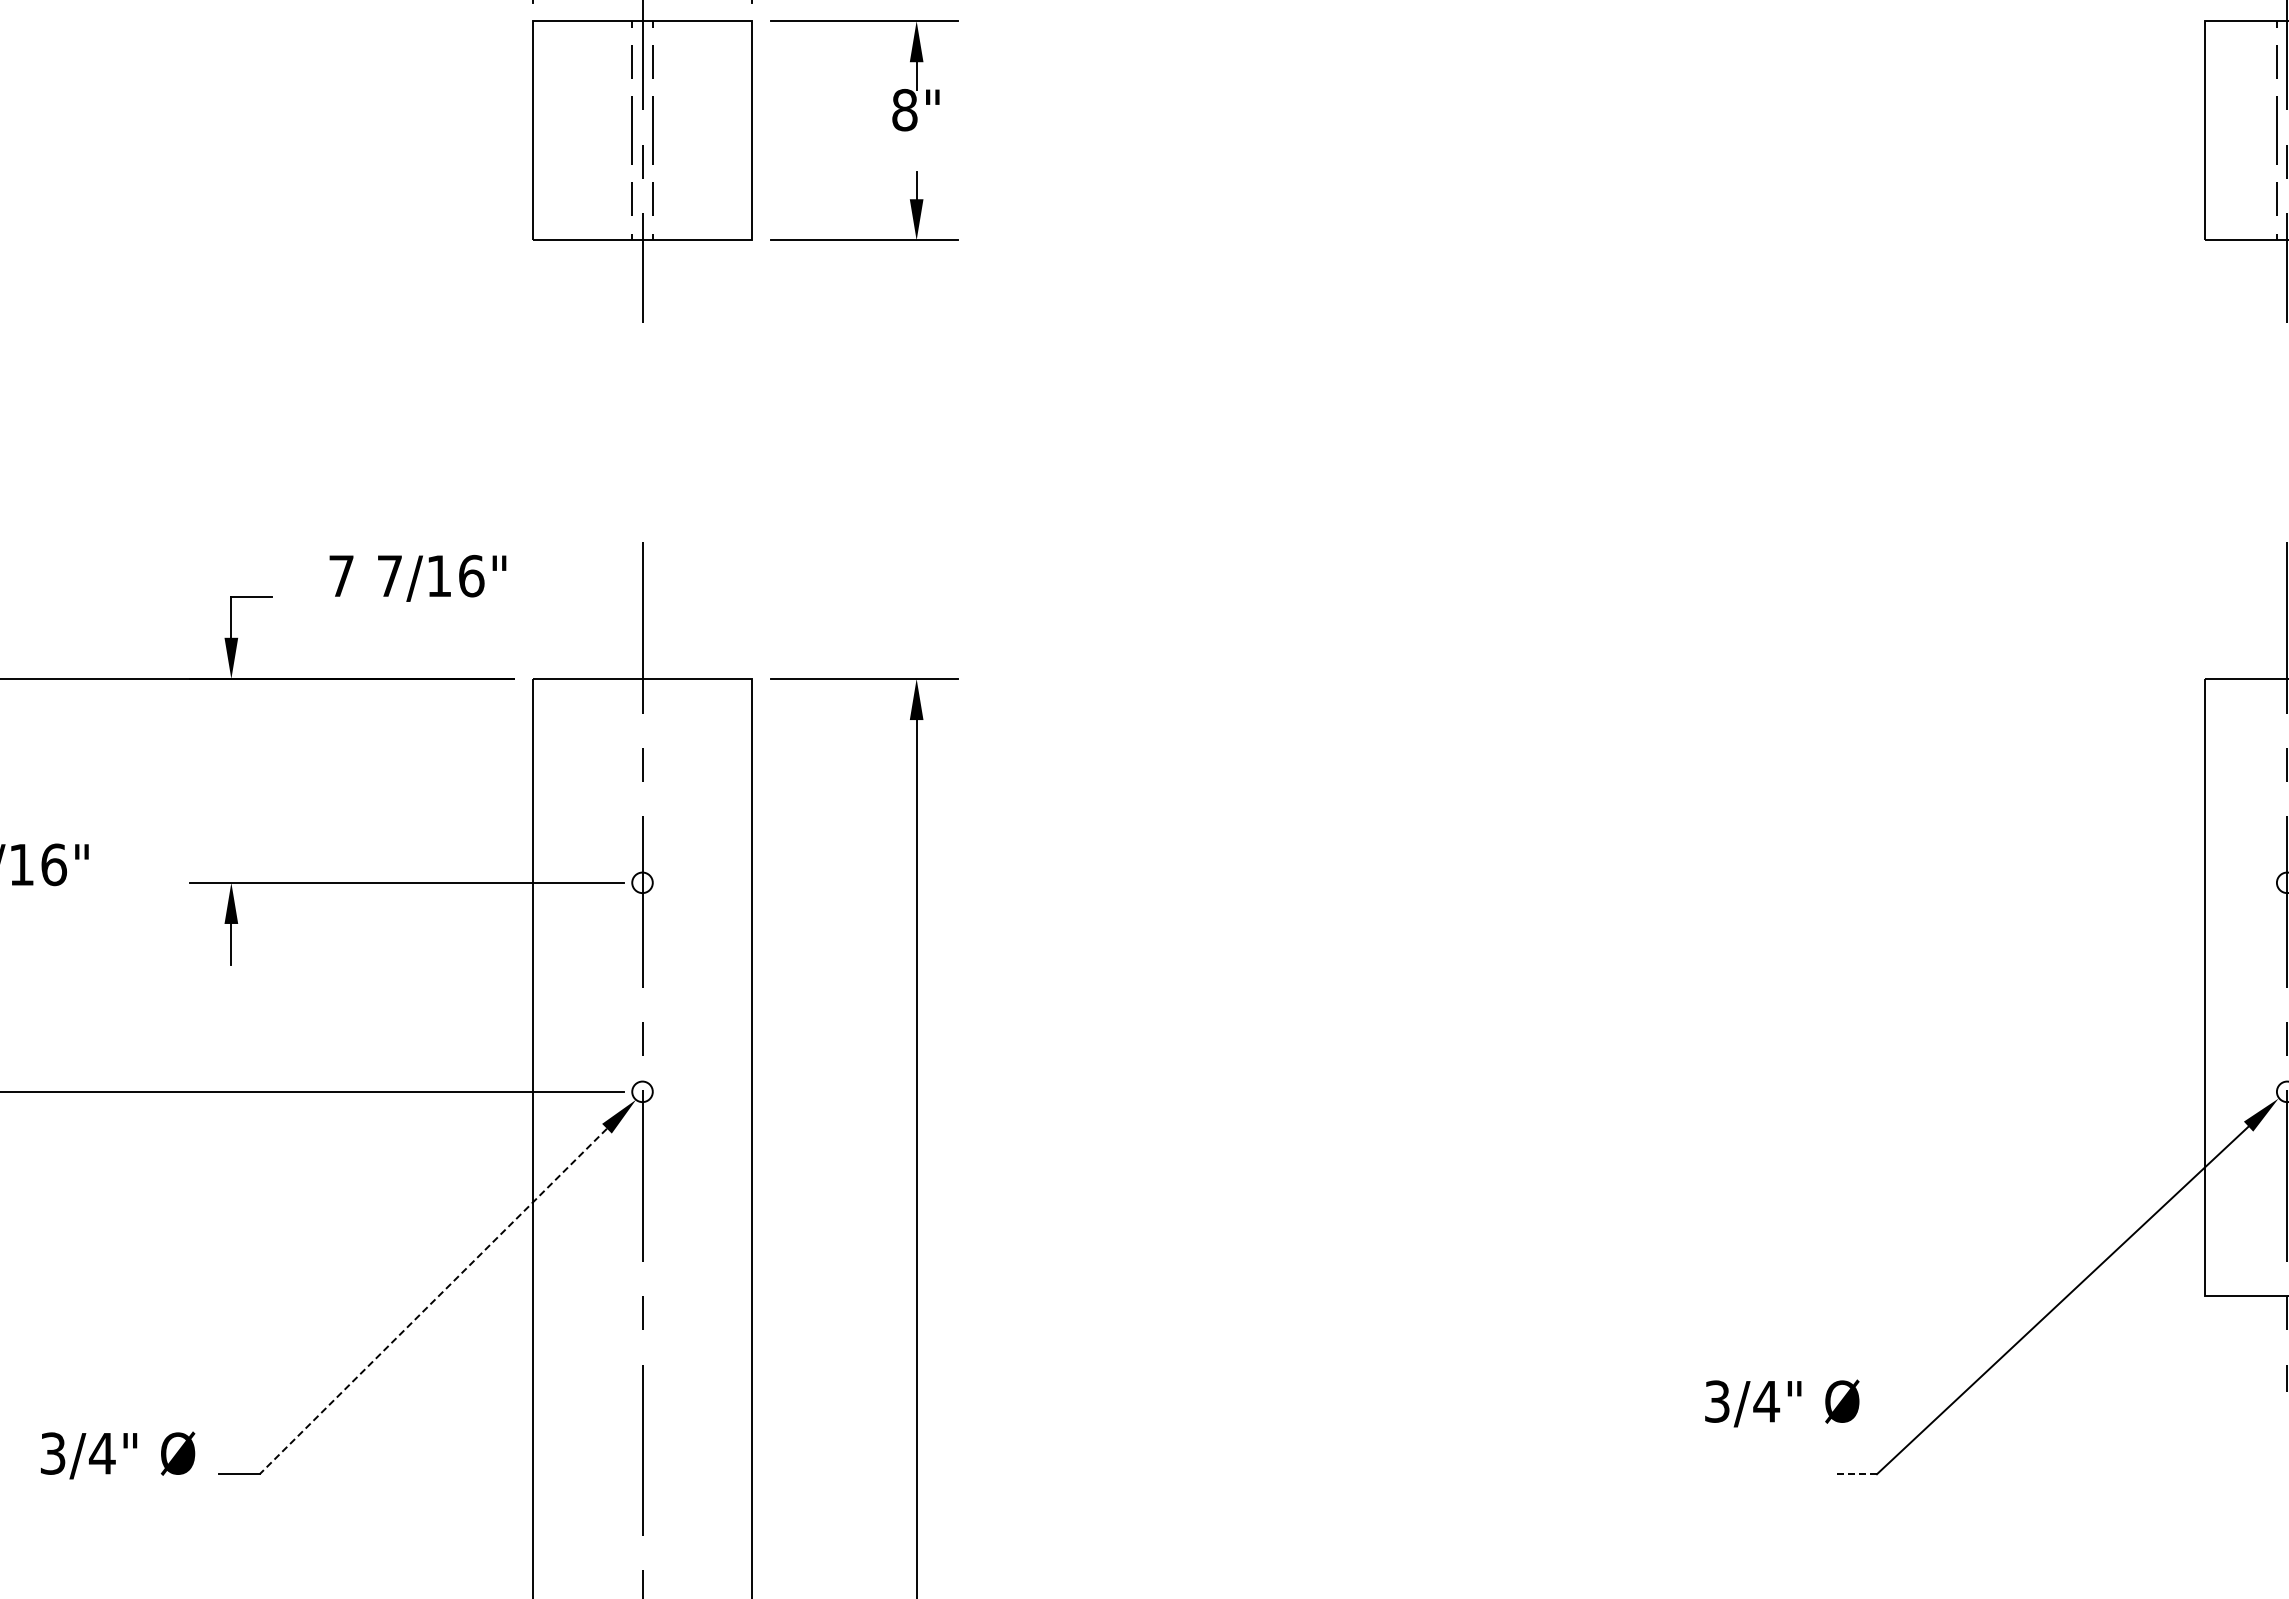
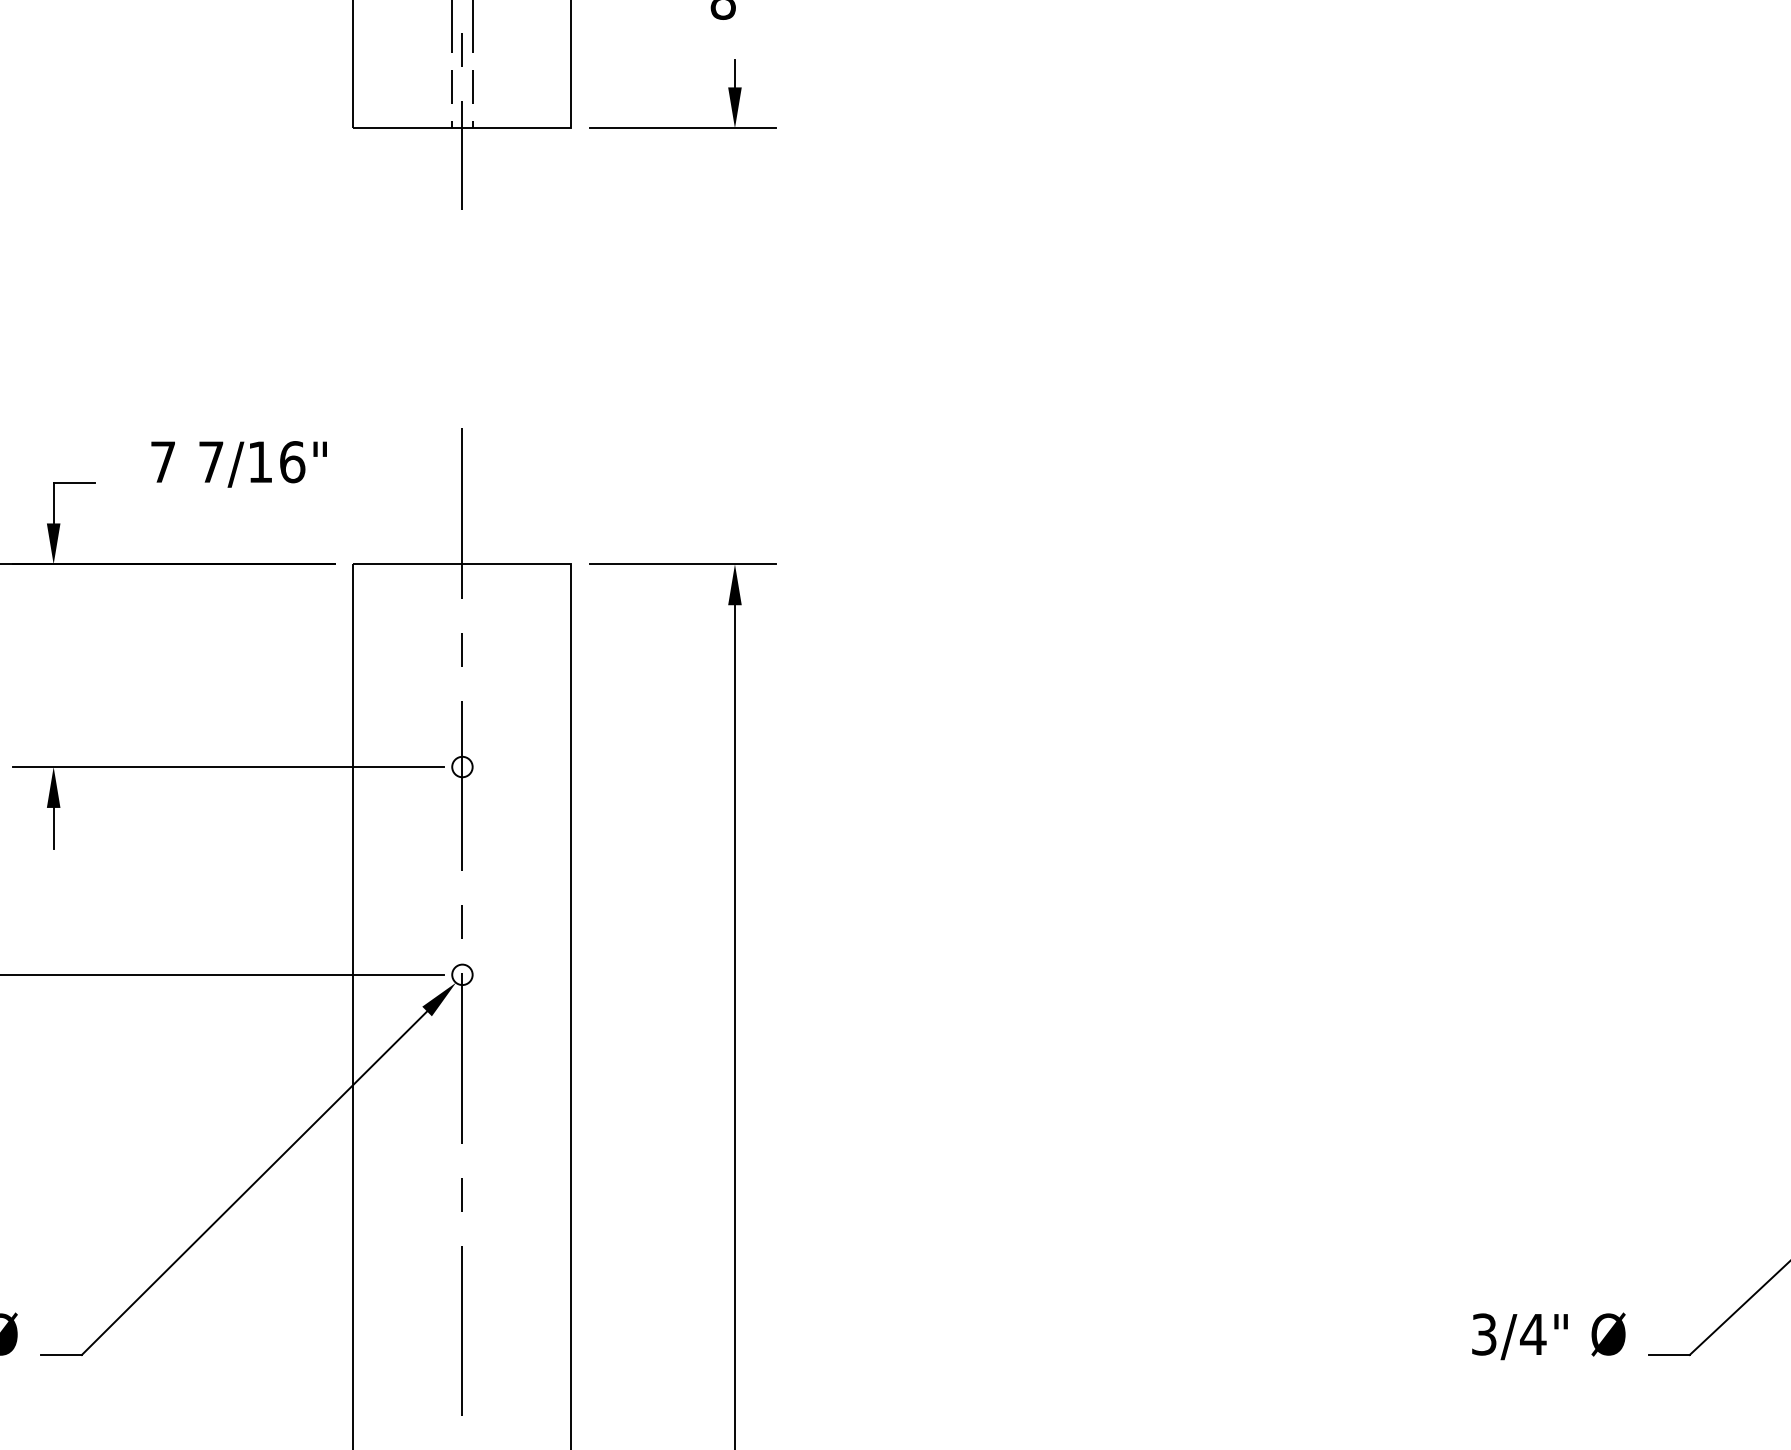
line: (433, 1301) -> (254, 1183), dashed -> solid
text: (1782, 1403) -> (1549, 1336), moved
line: (1856, 1474) -> (1669, 1355), dashed -> solid

